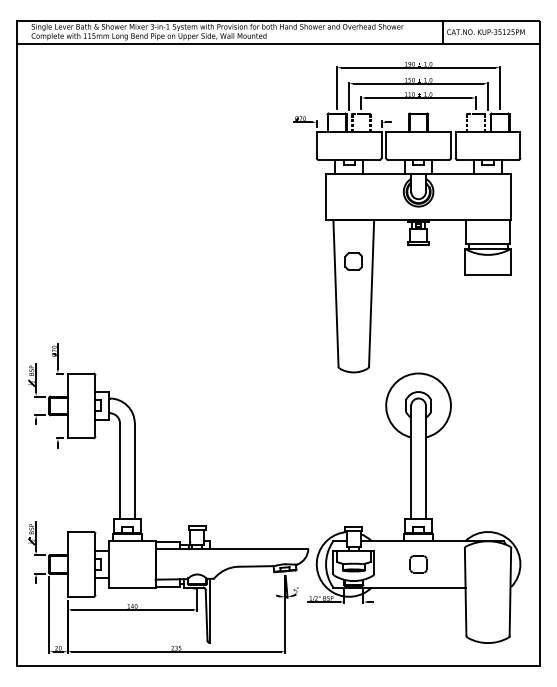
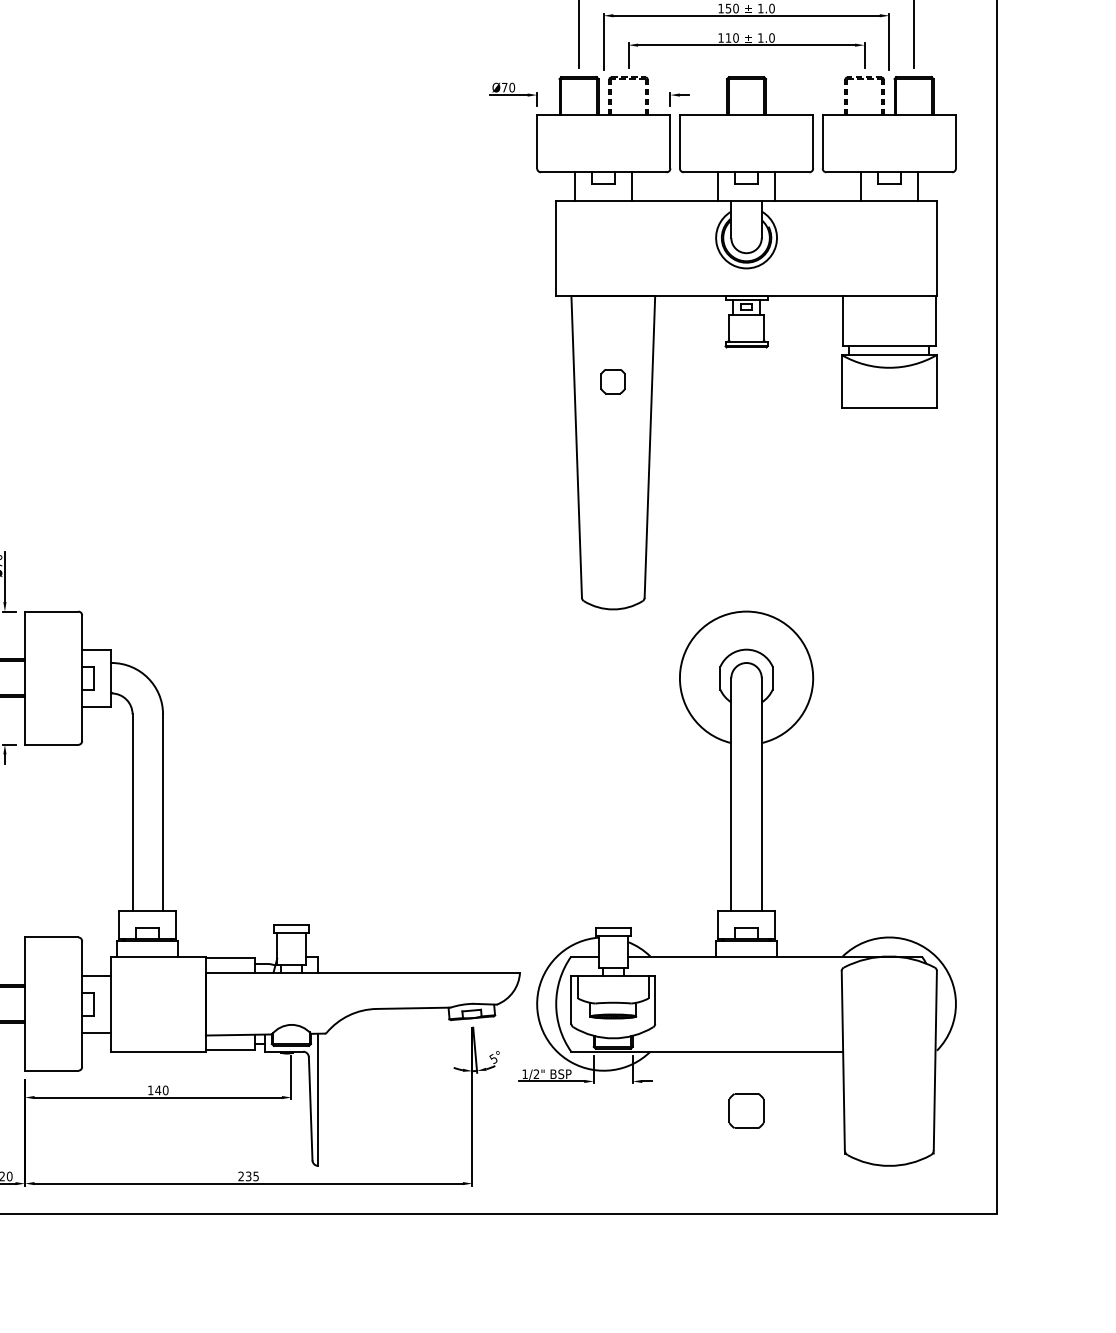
part: (353, 261) -> (612, 381), size x0.7
part: (418, 564) -> (746, 1111), moved

